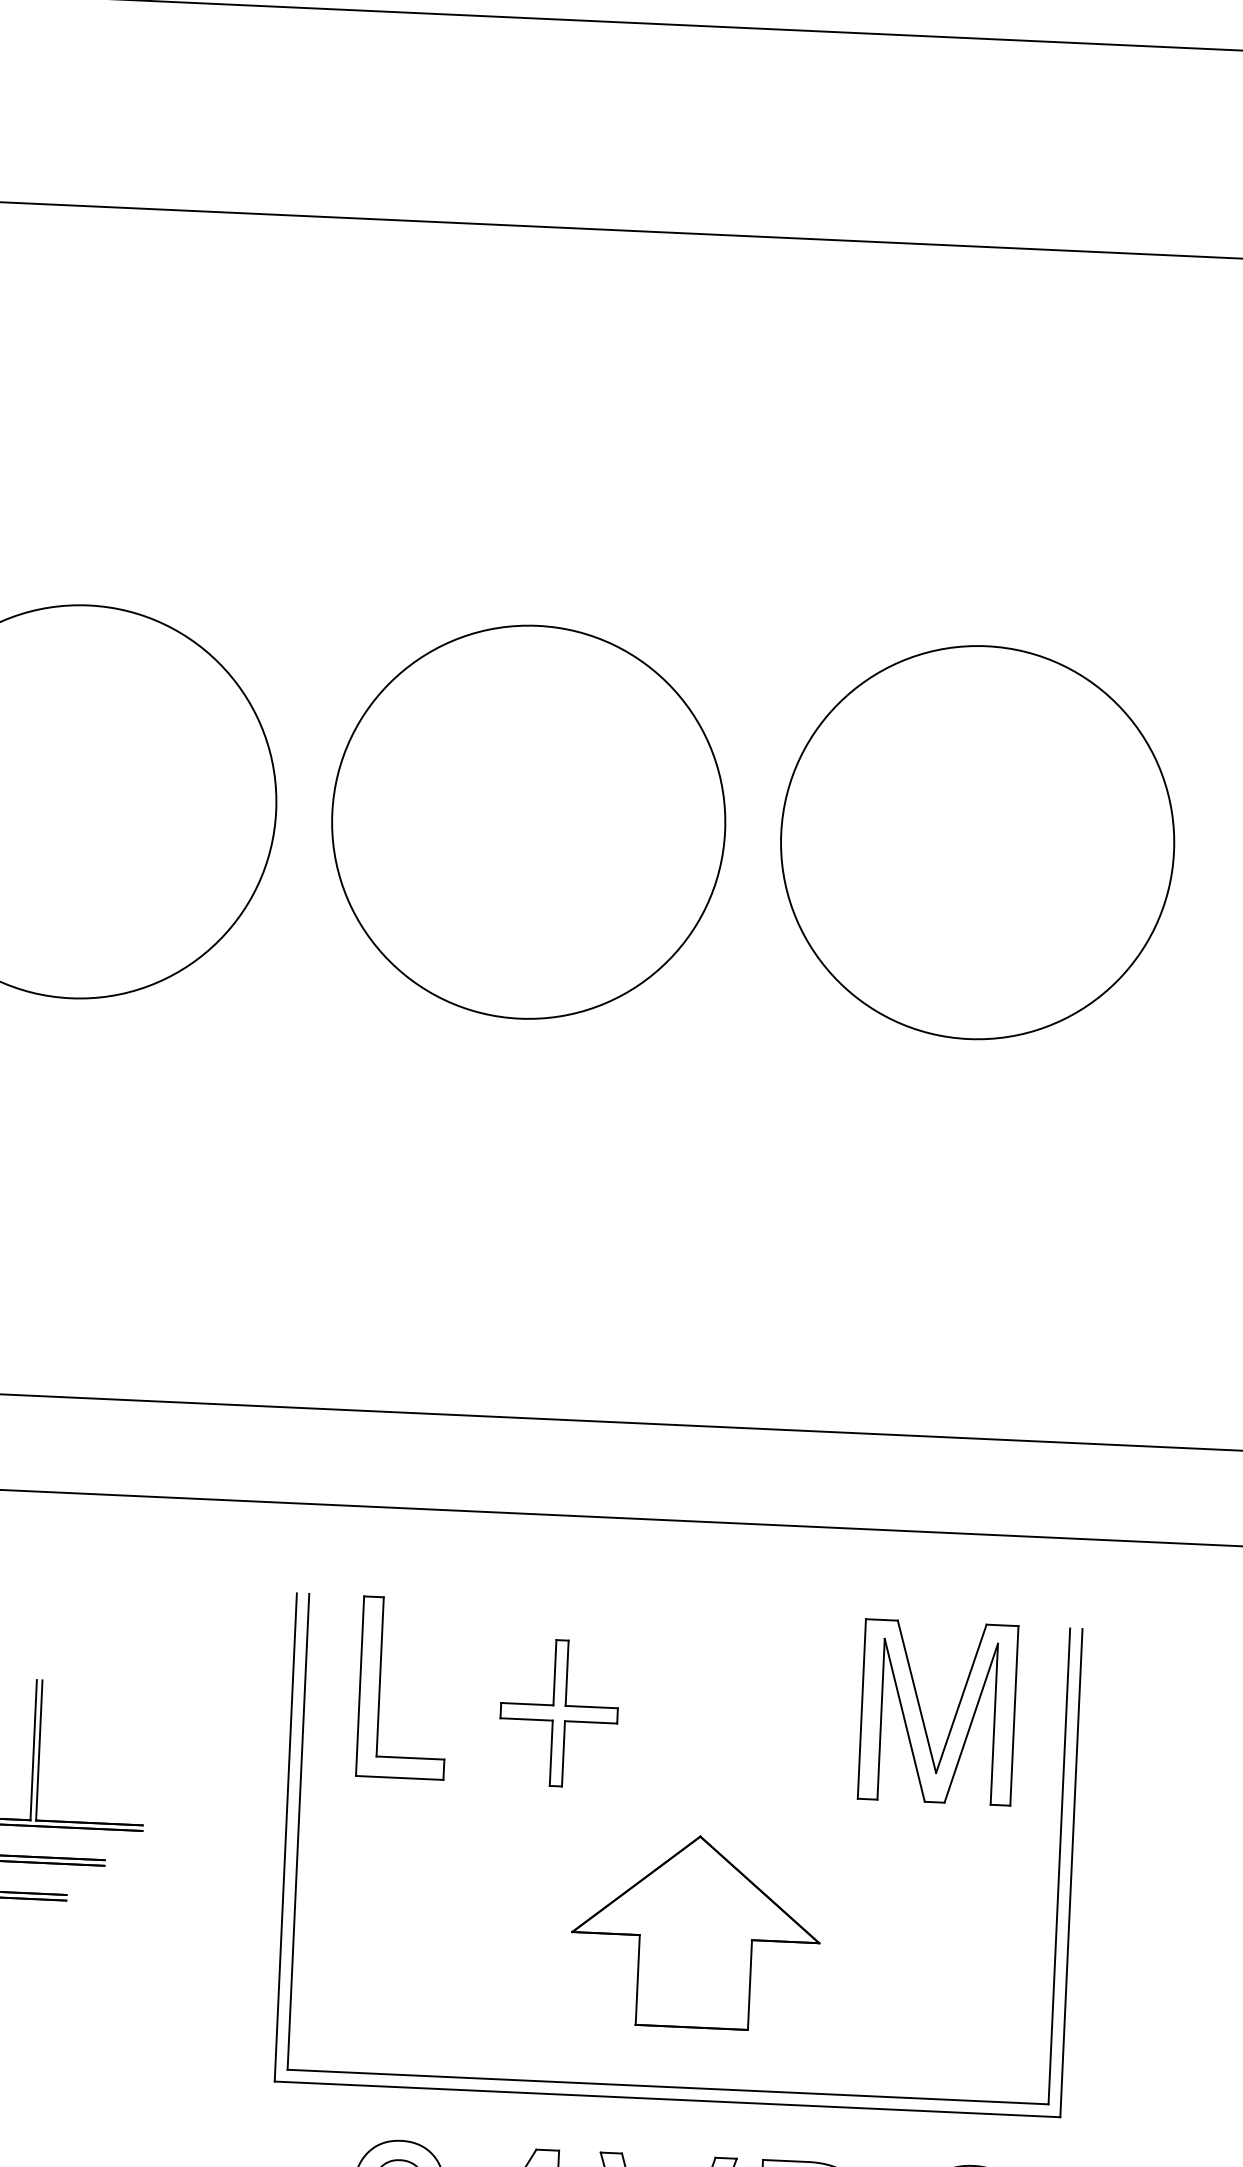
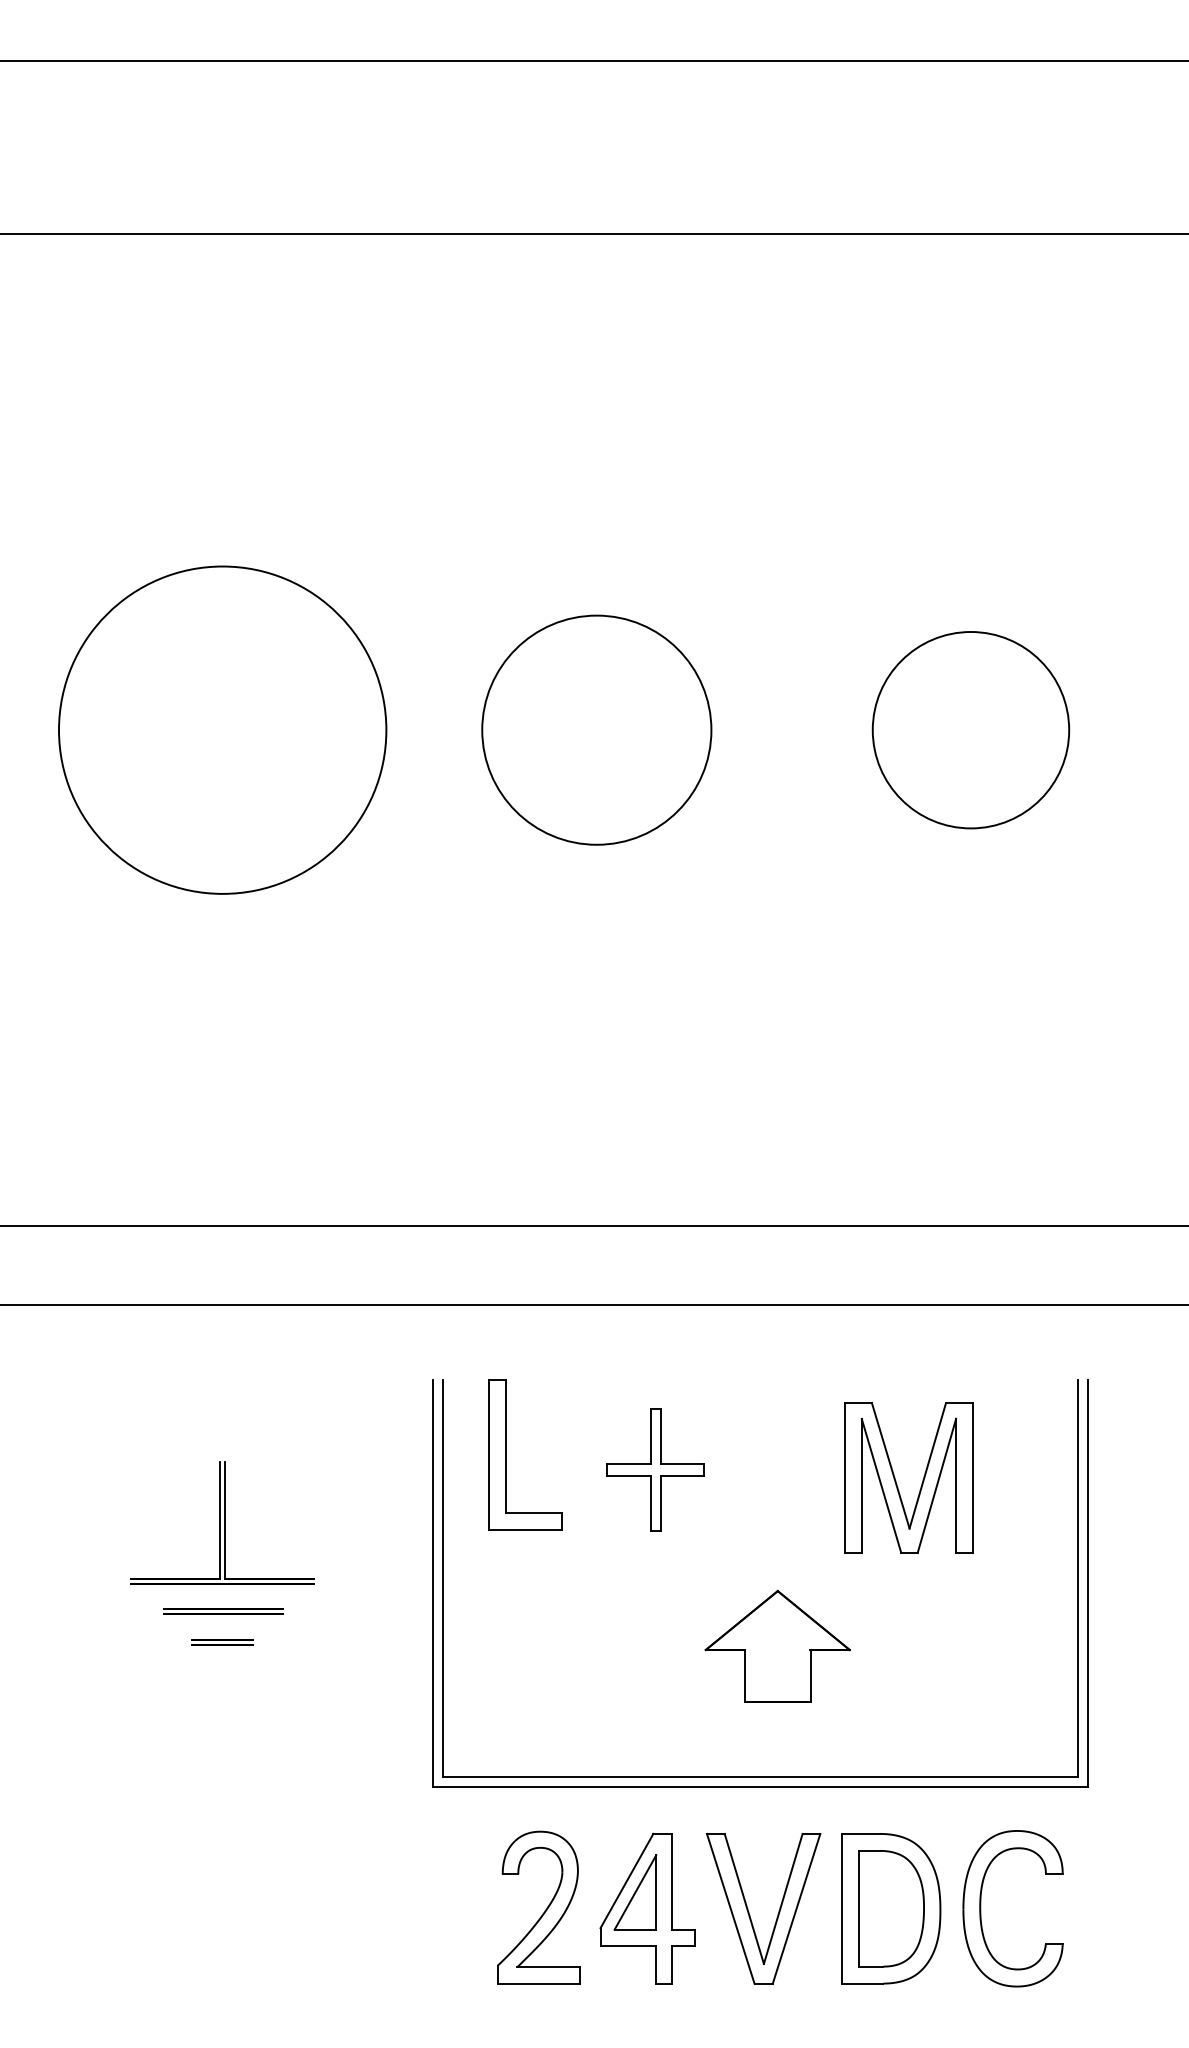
circle: (528, 821) -> (596, 729), size x0.7
circle: (977, 841) -> (970, 729), size x0.6
part: (923, 1714) -> (896, 1480), moved
part: (695, 1931) -> (777, 1646), size x0.7

